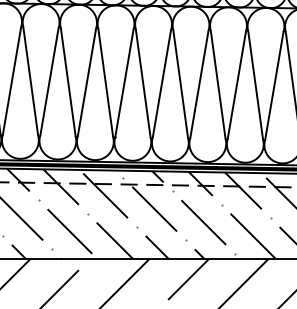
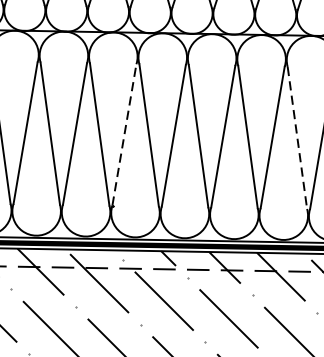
line: (124, 82) -> (124, 134), solid -> dashed
line: (255, 85) -> (297, 138), solid -> dashed

